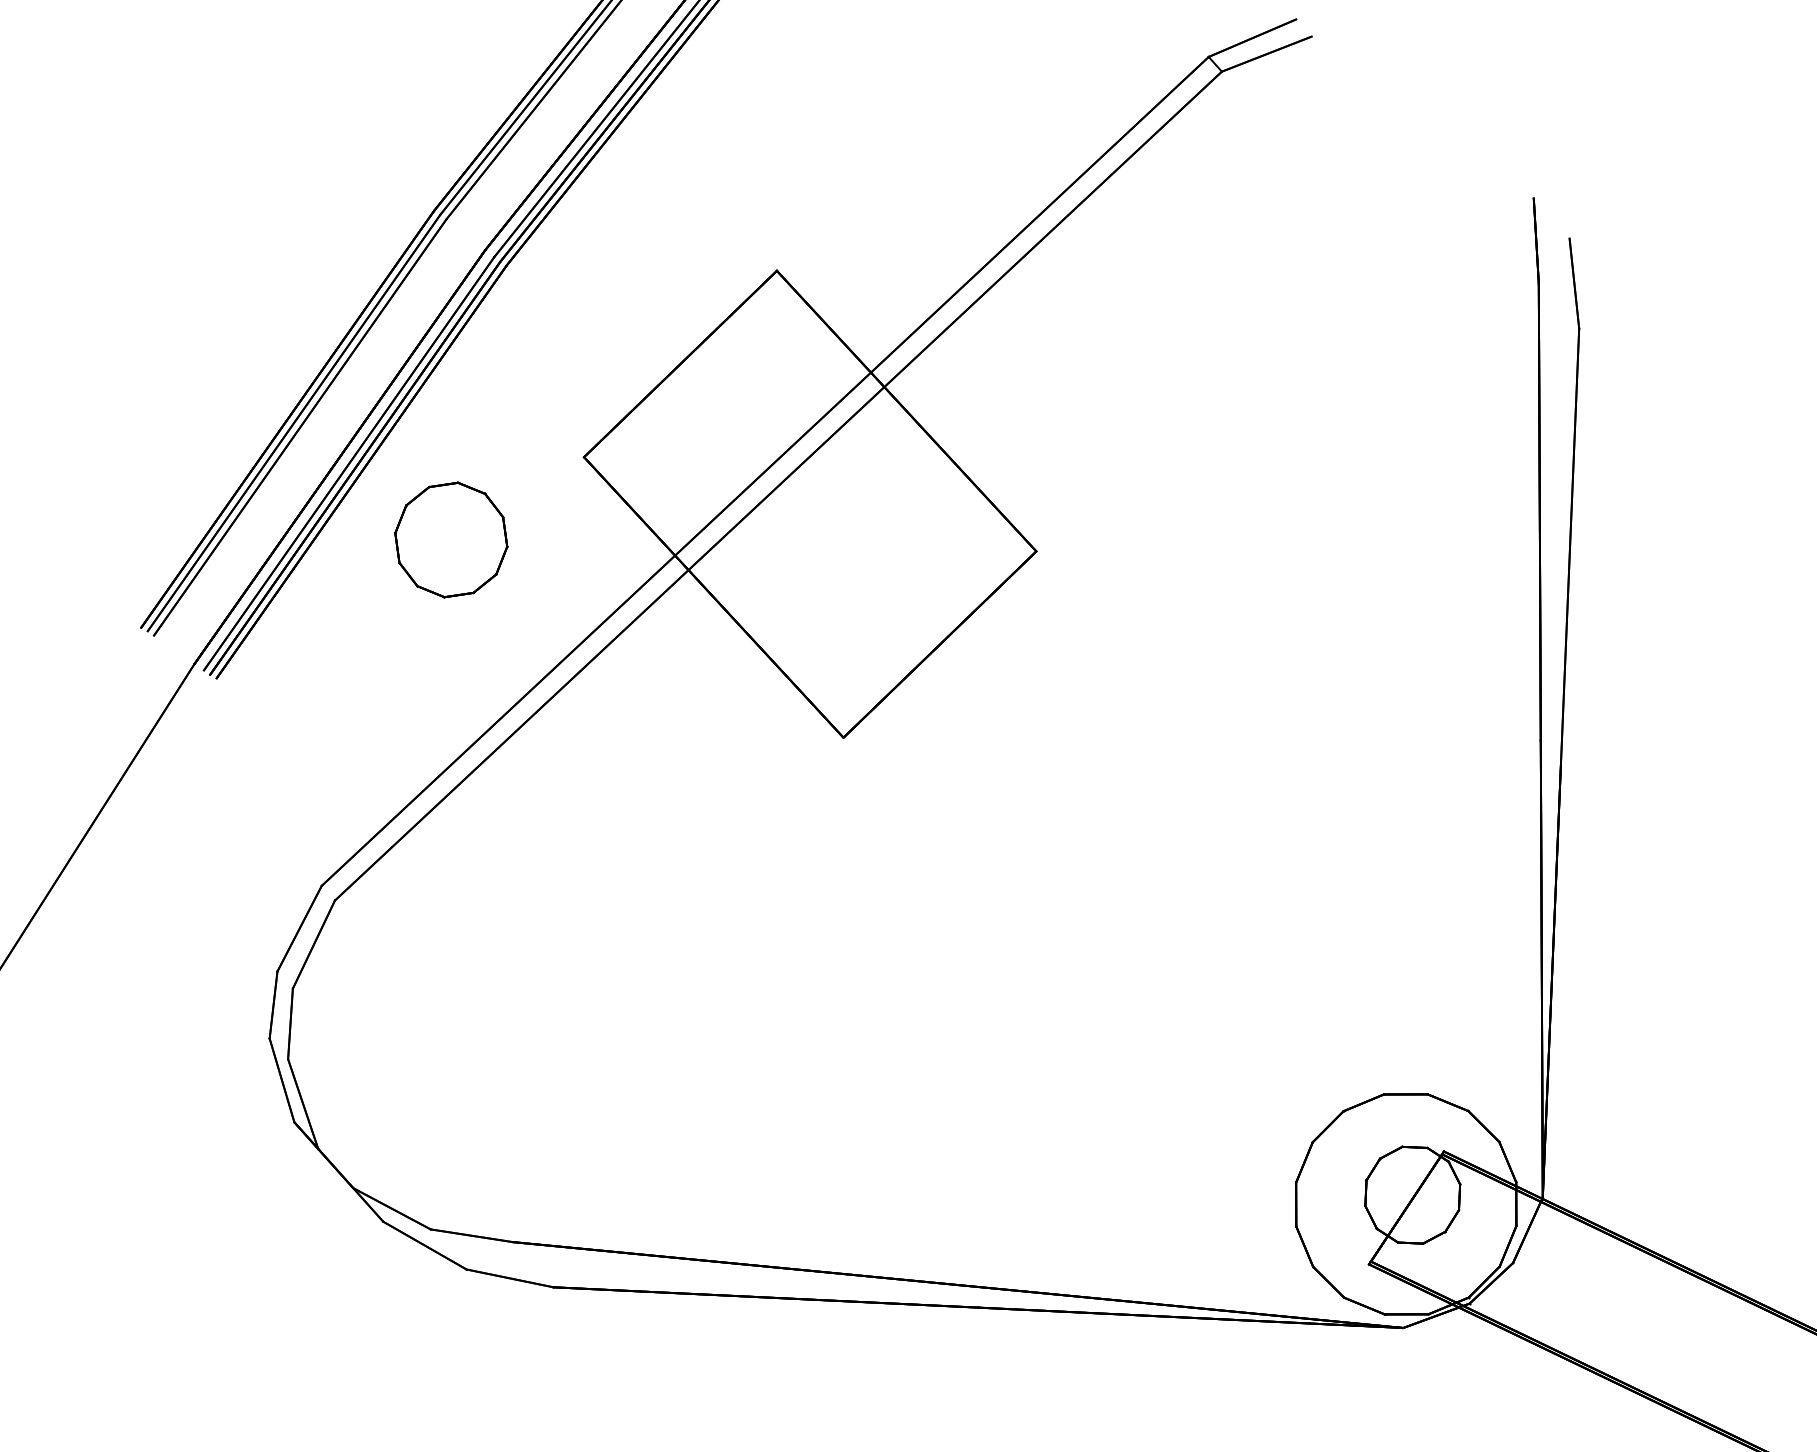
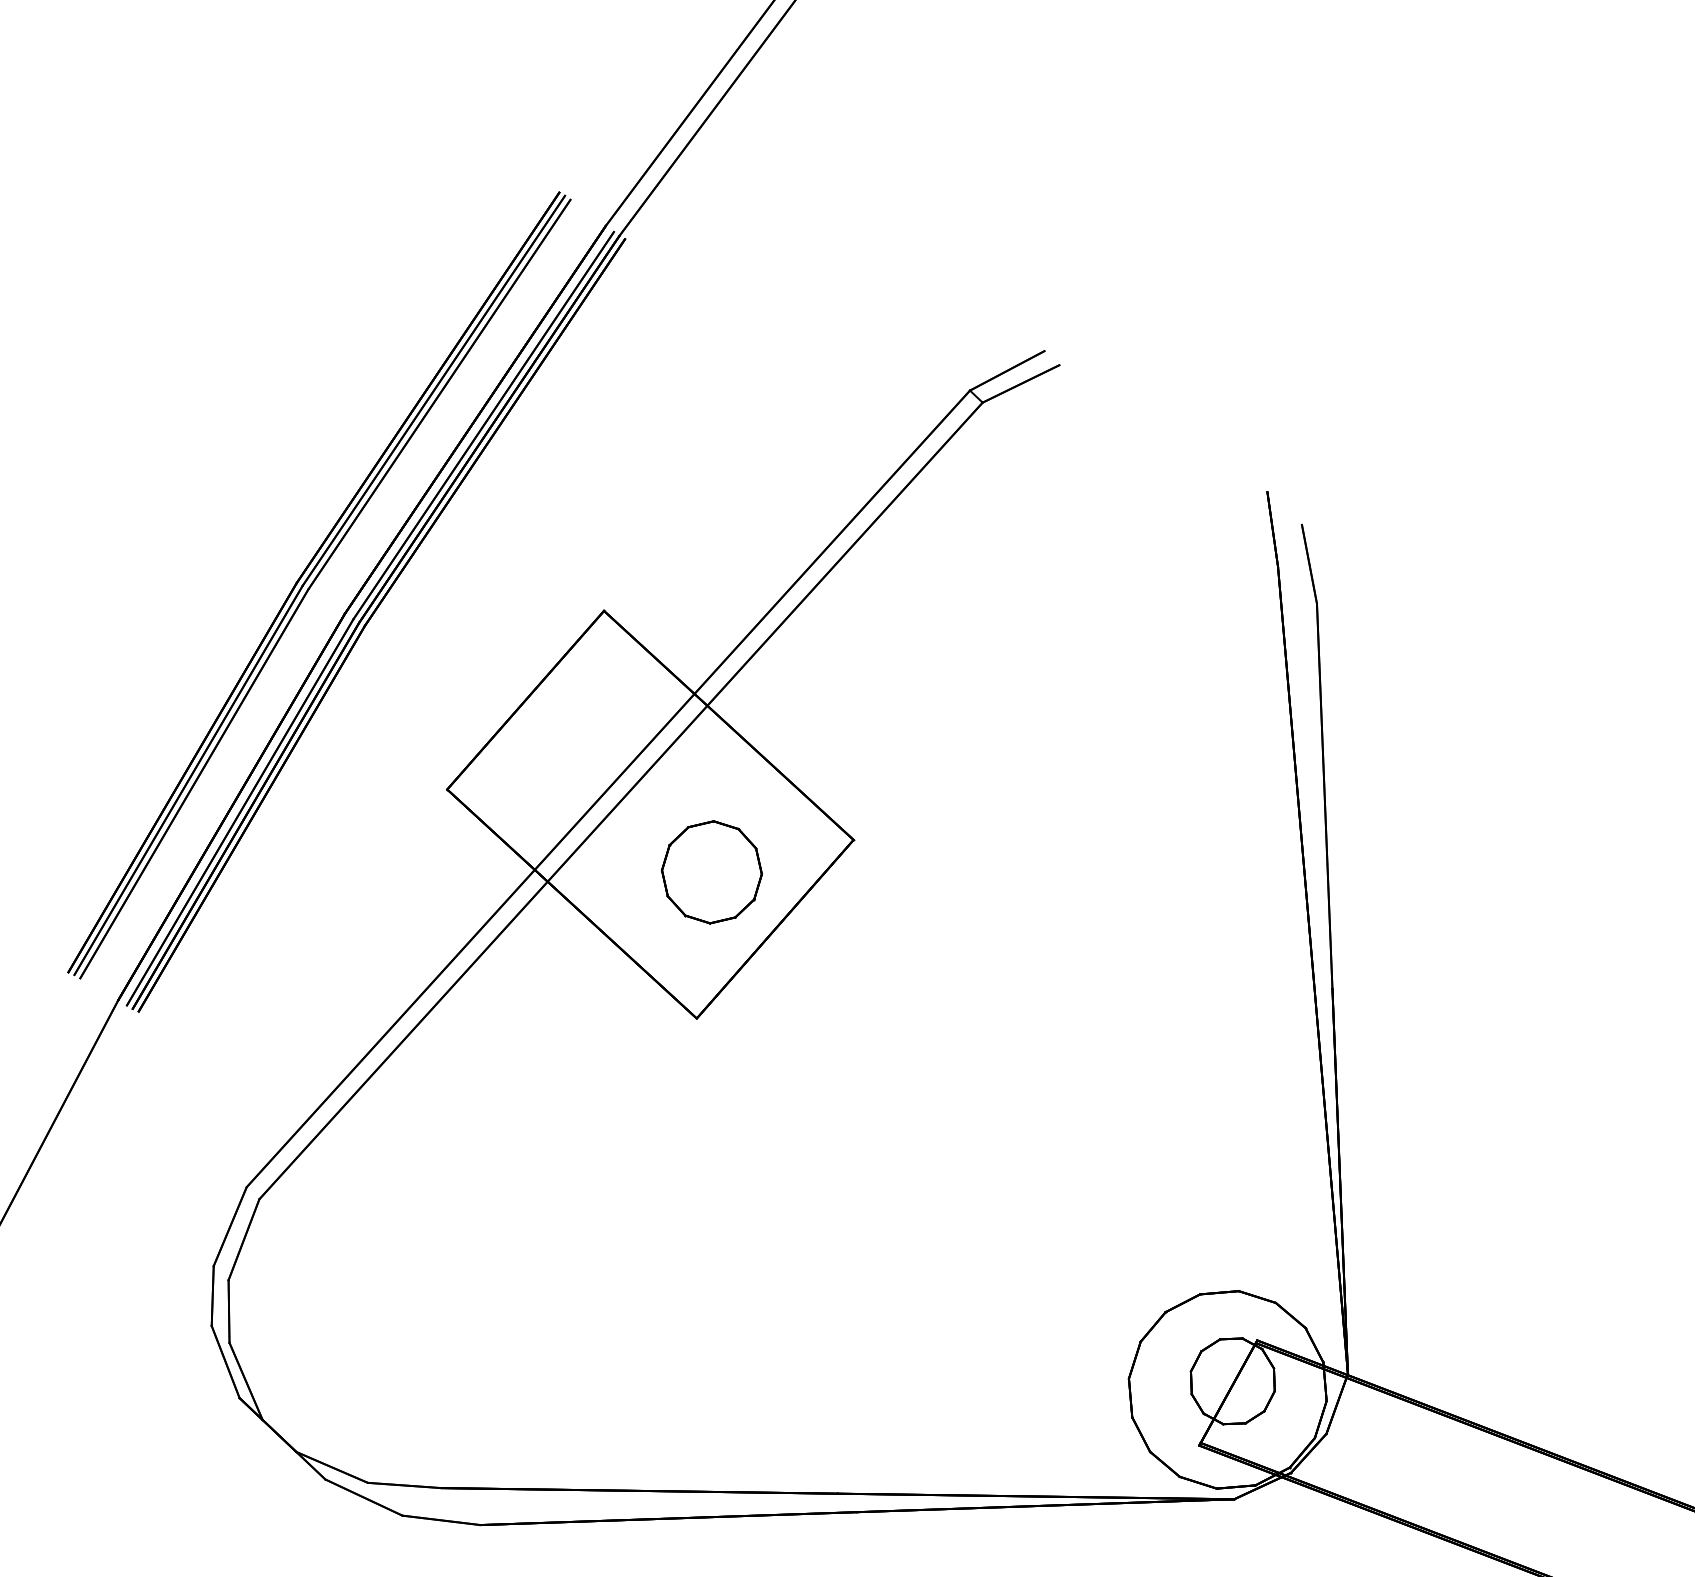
part: (450, 540) -> (711, 872), moved

